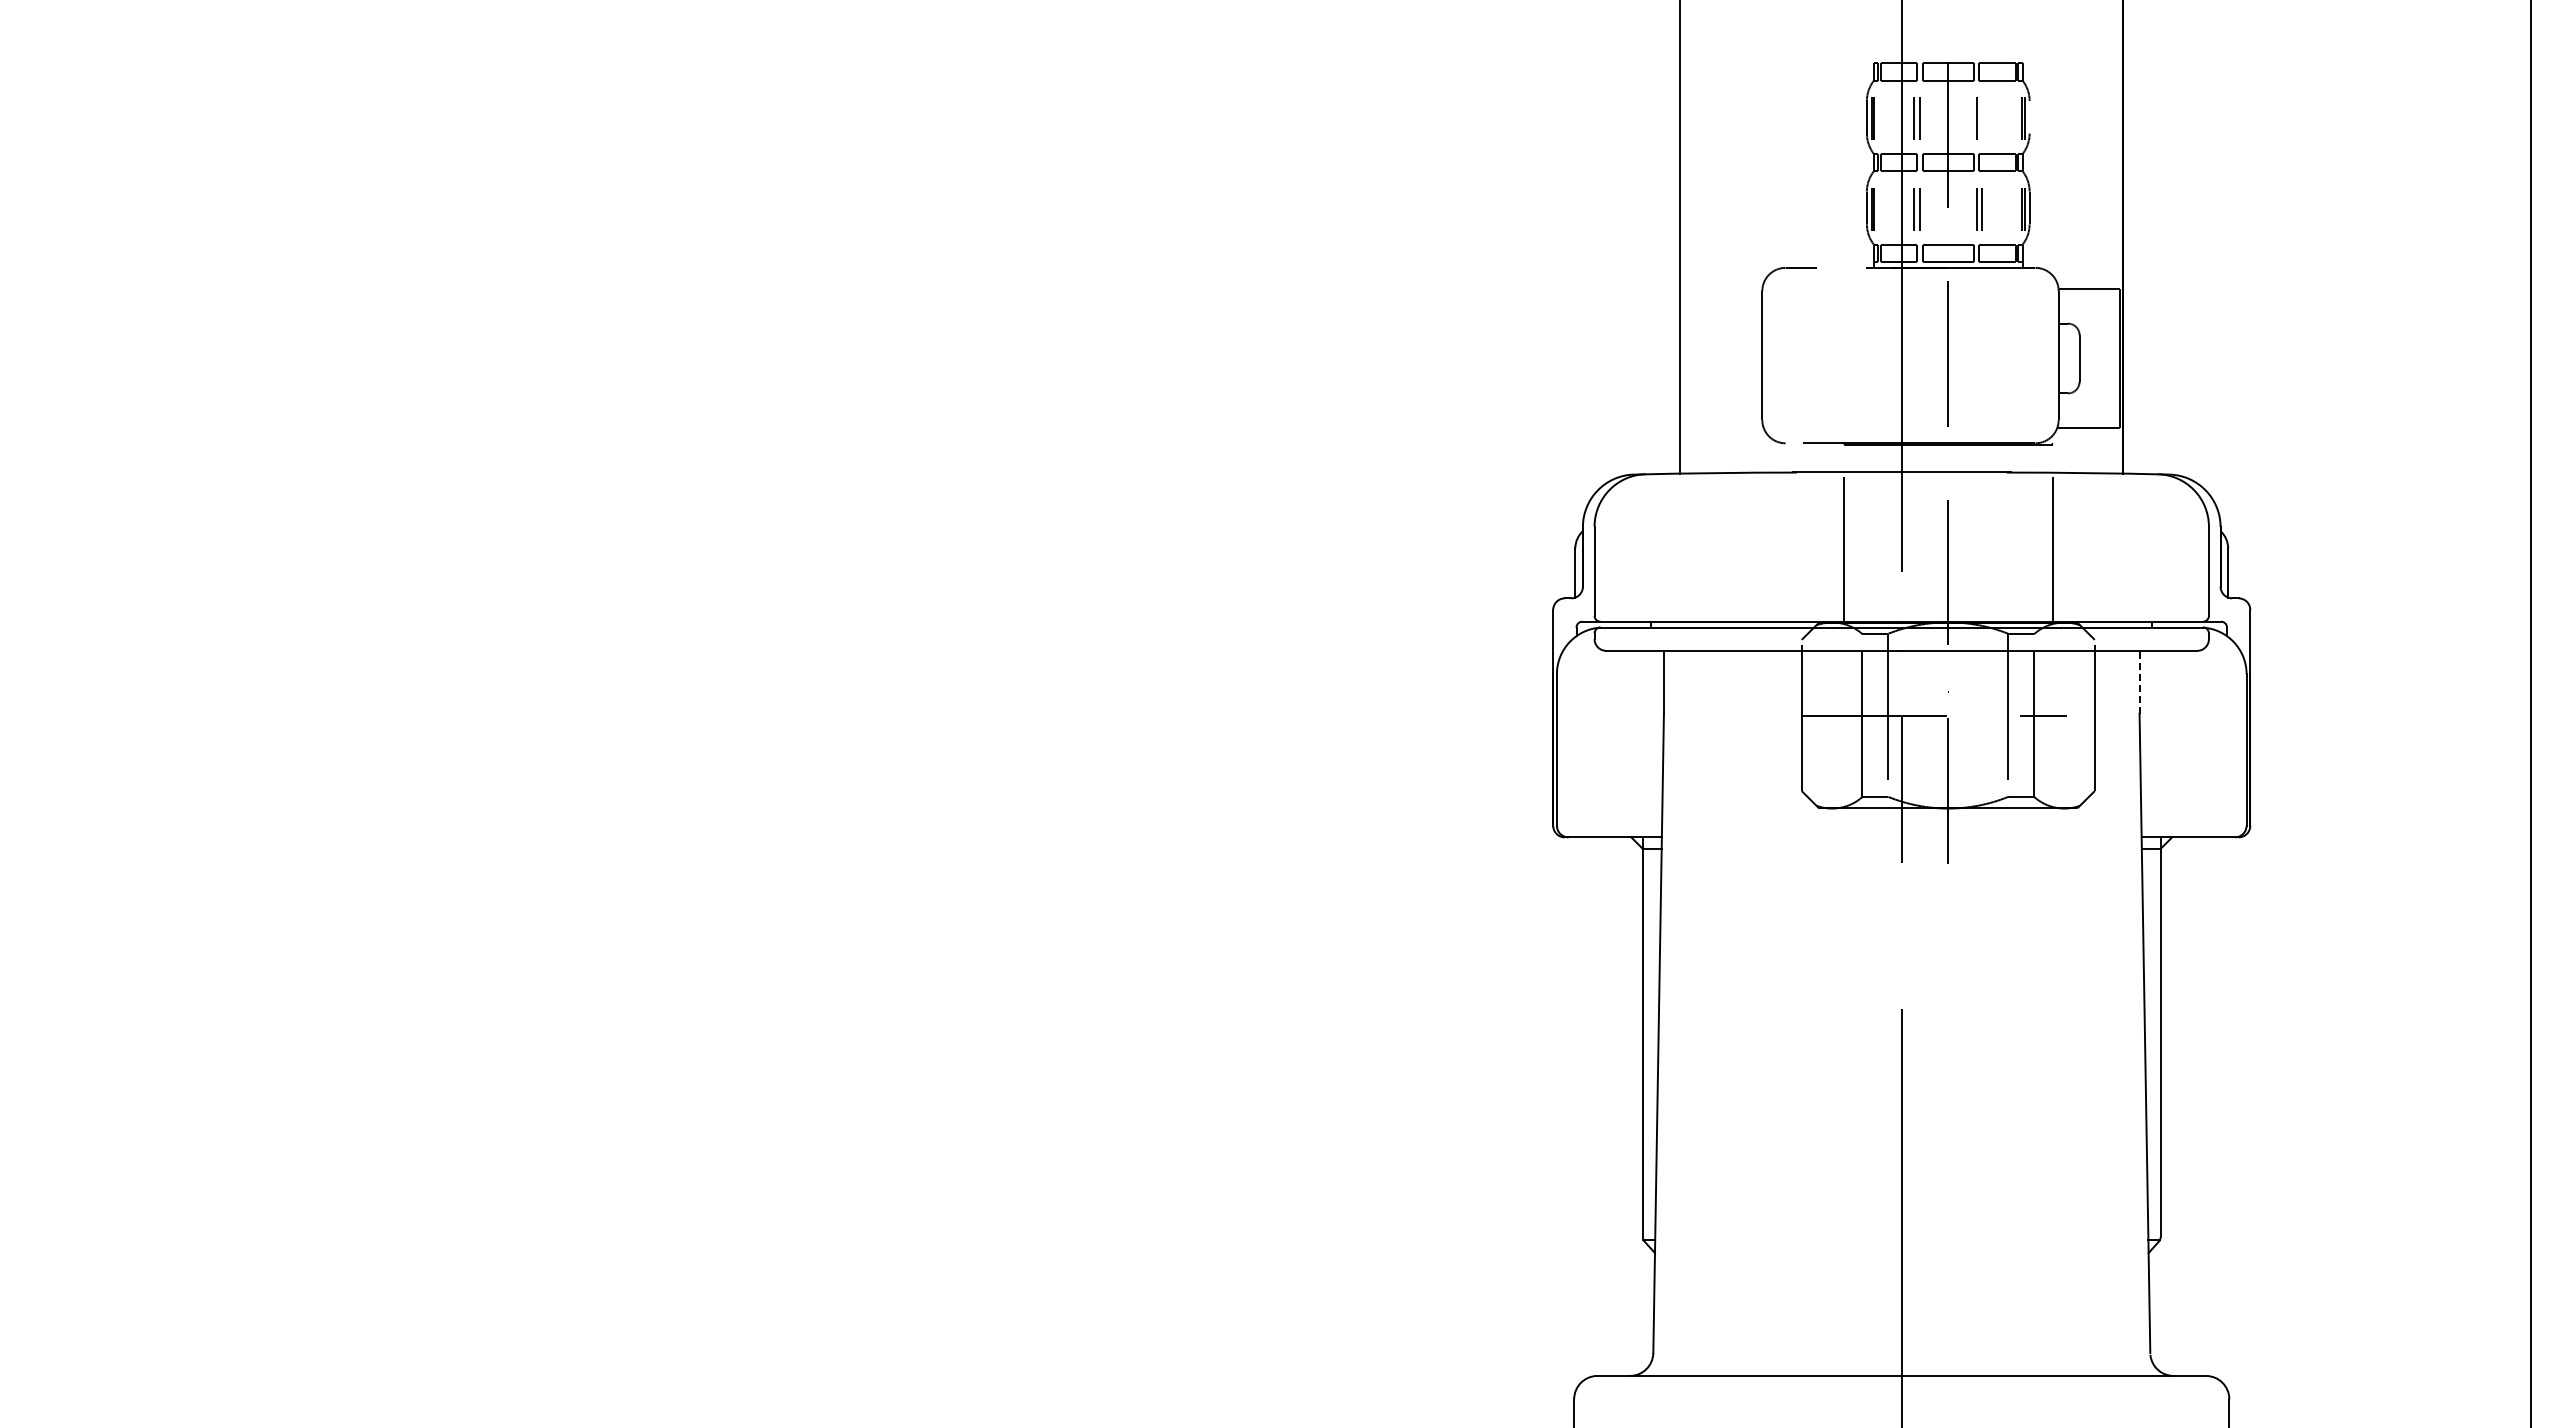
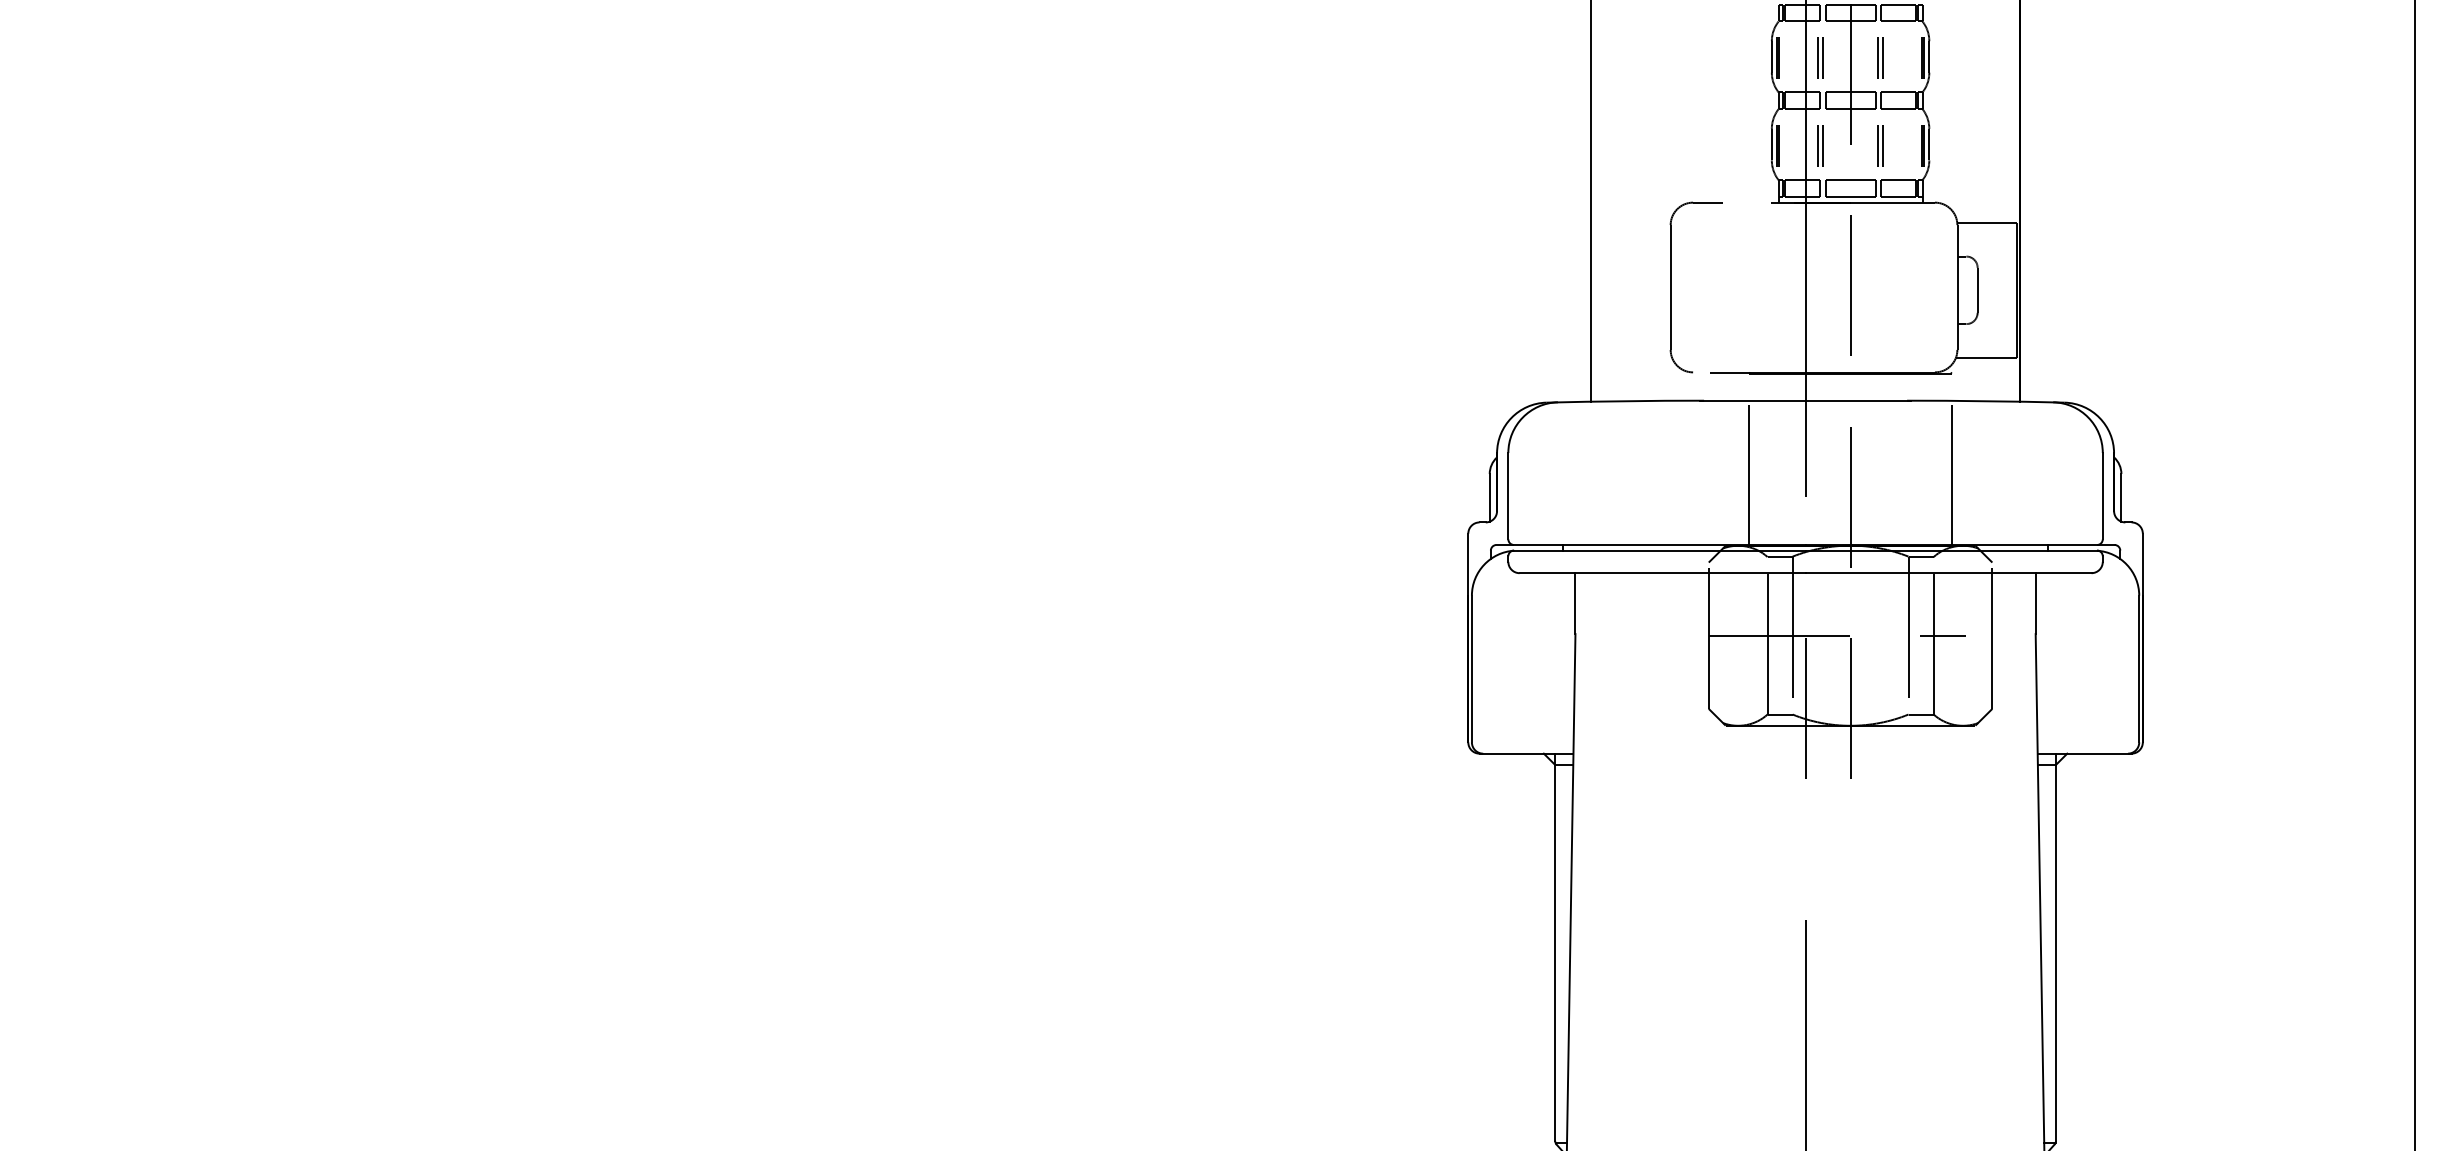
line: (2029, 117) -> (1929, 57), added
line: (1982, 118) -> (1883, 58), added
line: (2139, 681) -> (2035, 602), dashed -> solid

